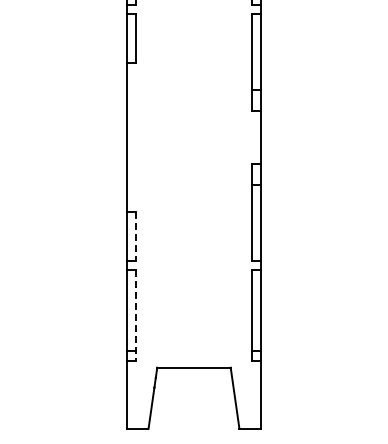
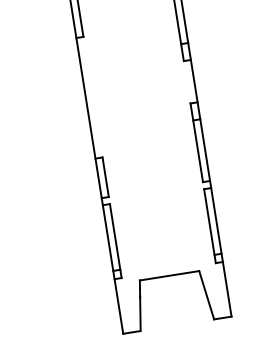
line: (135, 237) -> (105, 178), dashed -> solid
line: (135, 315) -> (115, 241), dashed -> solid

